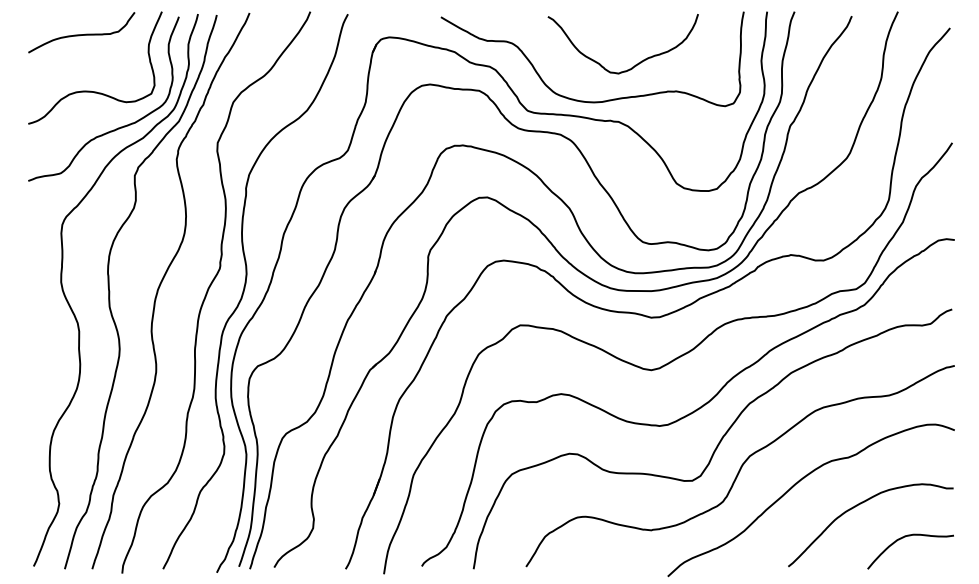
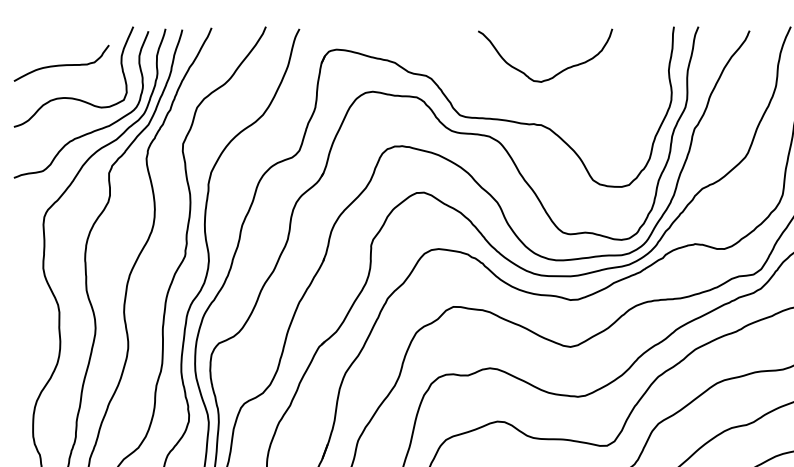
curve: (81, 34) -> (61, 64), moved
curve: (583, 100) -> (509, 106), removed

